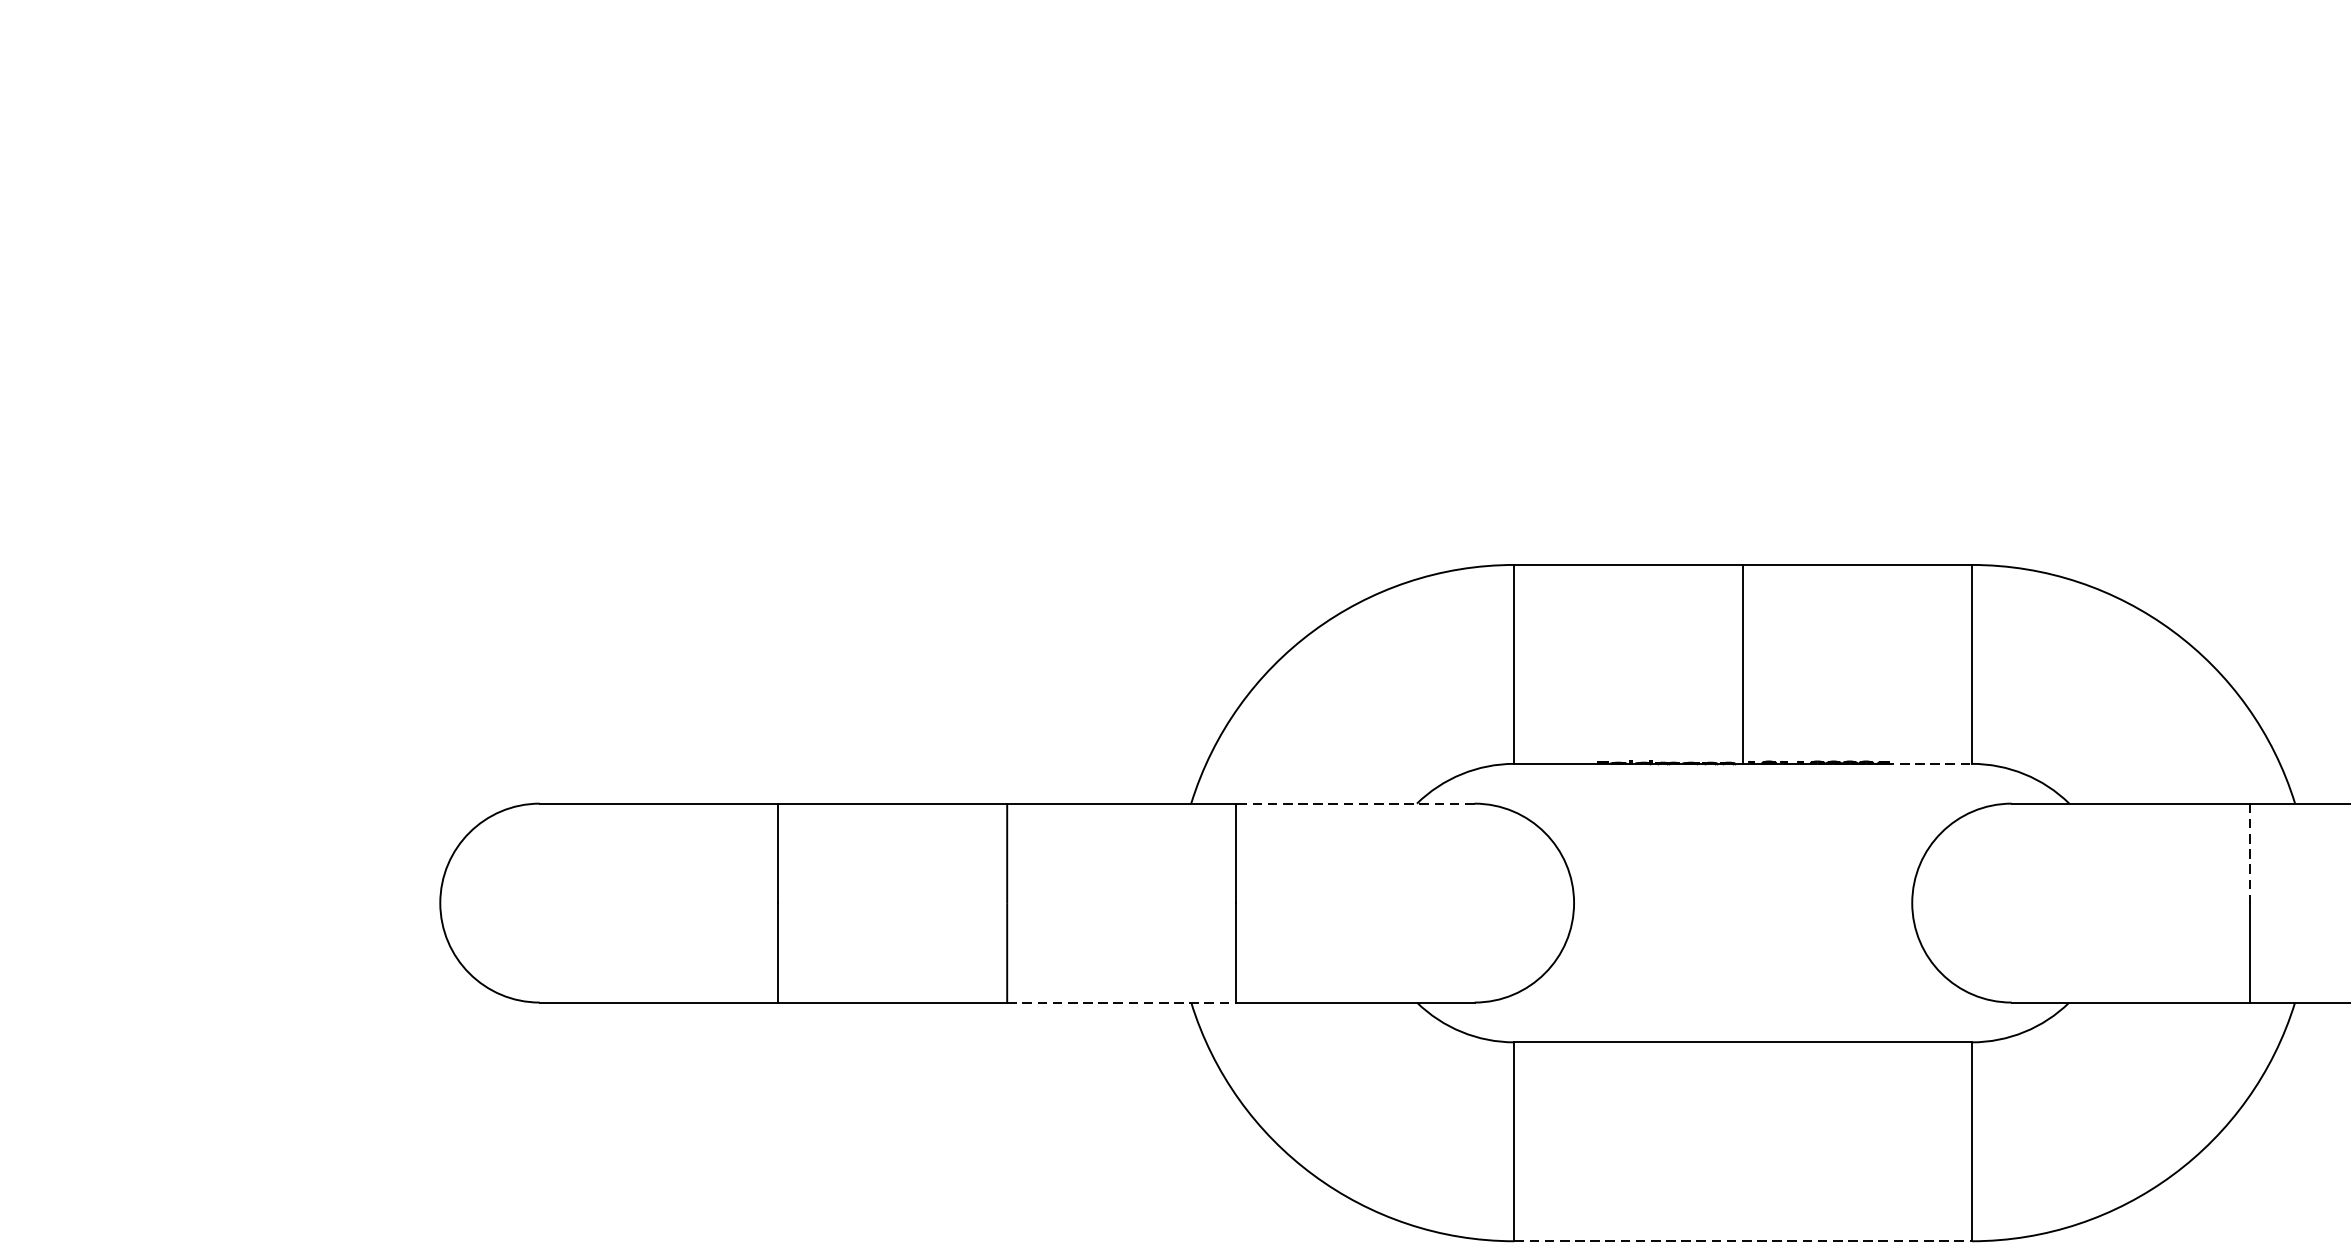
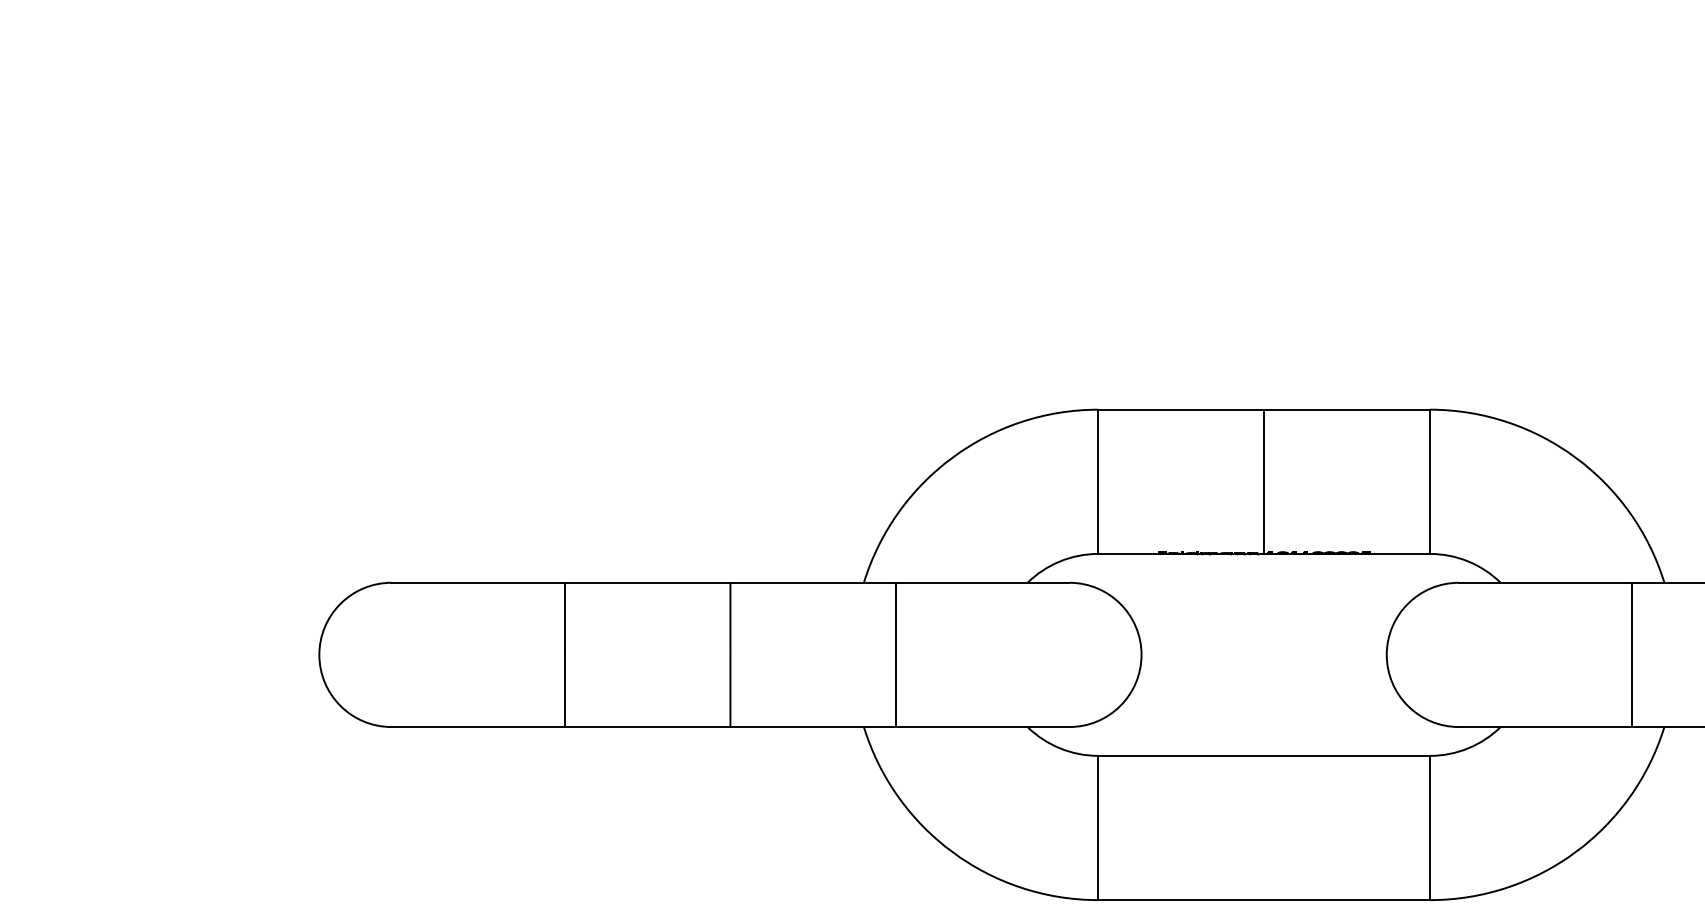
line: (1928, 763) -> (1398, 553), dashed -> solid
line: (1354, 803) -> (982, 582), dashed -> solid
line: (2249, 854) -> (1631, 619), dashed -> solid
line: (1121, 1003) -> (813, 727), dashed -> solid
line: (1743, 1241) -> (1264, 900), dashed -> solid

